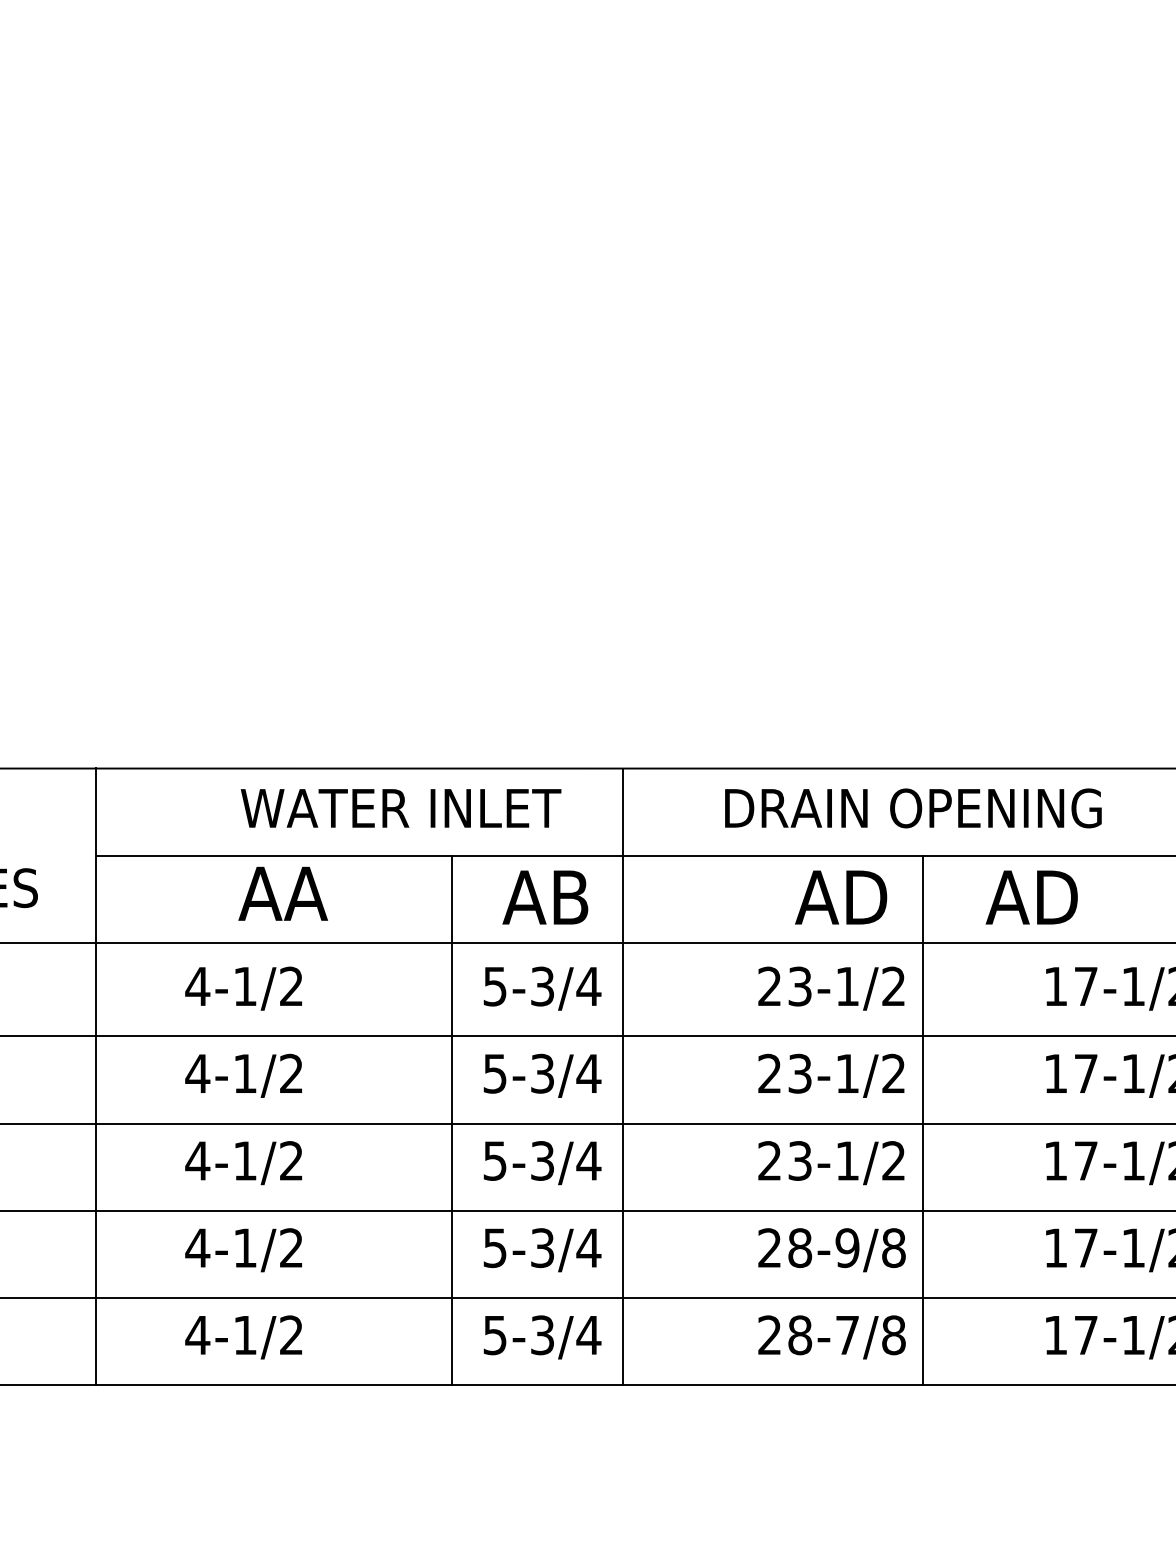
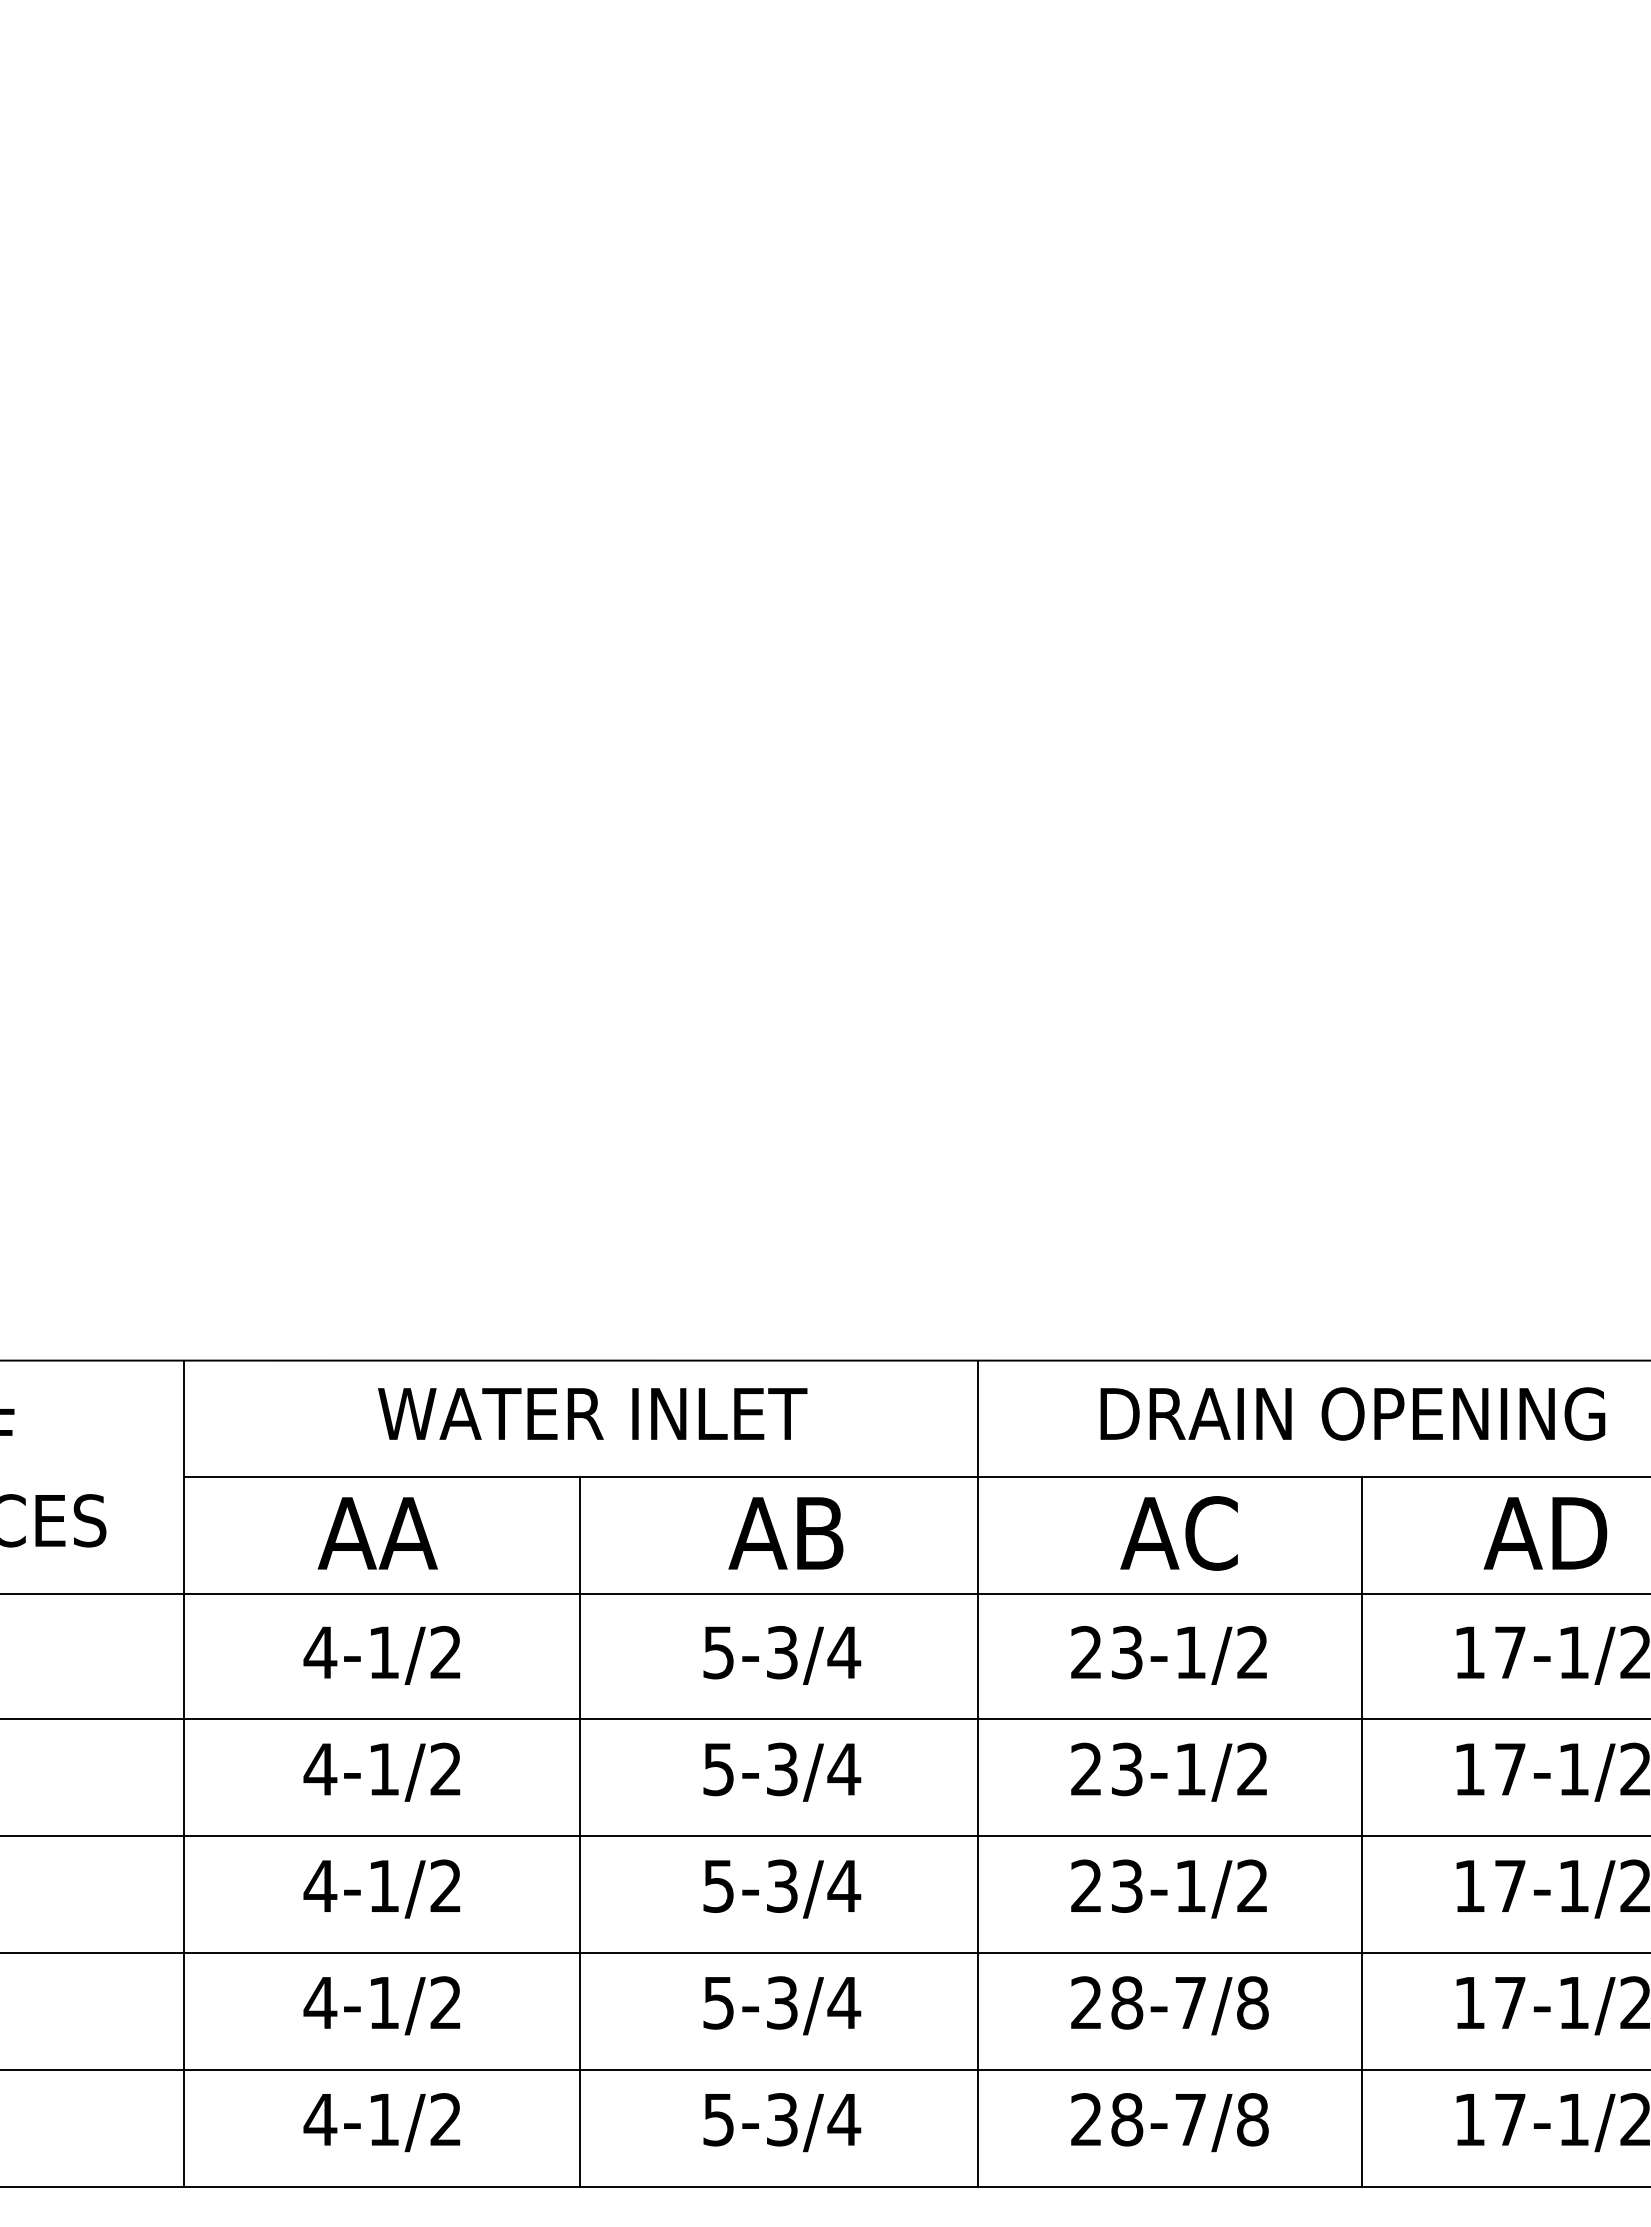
text: (913, 808) -> (1352, 1413), moved
text: (282, 893) -> (377, 1533), moved
text: (865, 897) -> (1214, 1533), AD -> AC
text: (1031, 897) -> (1545, 1533), moved
line: (622, 1076) -> (977, 1773), moved
line: (452, 1120) -> (579, 1831), moved
line: (923, 1120) -> (1362, 1831), moved
text: (847, 1247) -> (1190, 2002), 28-9/8 -> 28-7/8

